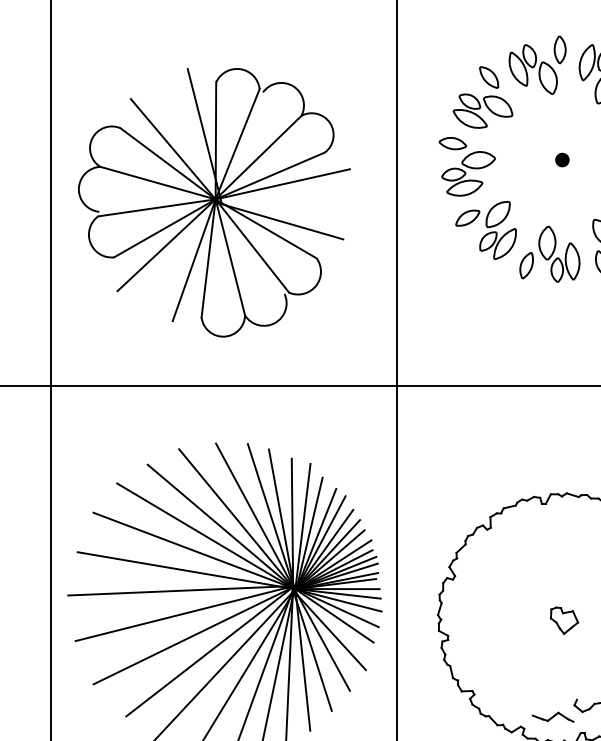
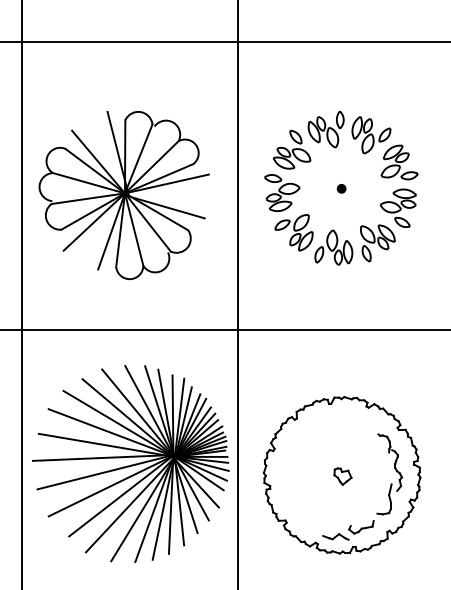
part: (213, 202) -> (123, 195), moved

